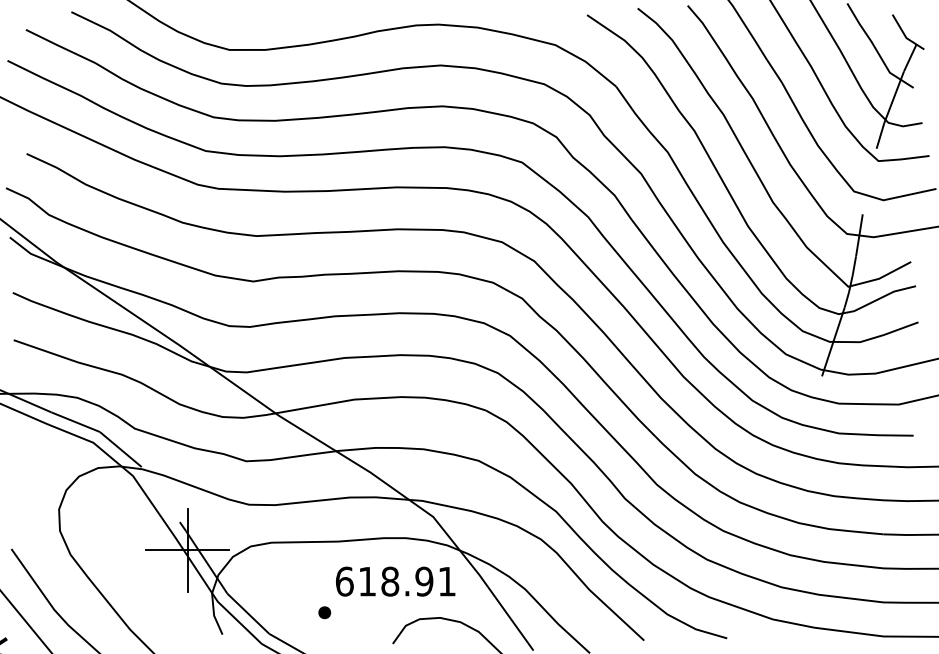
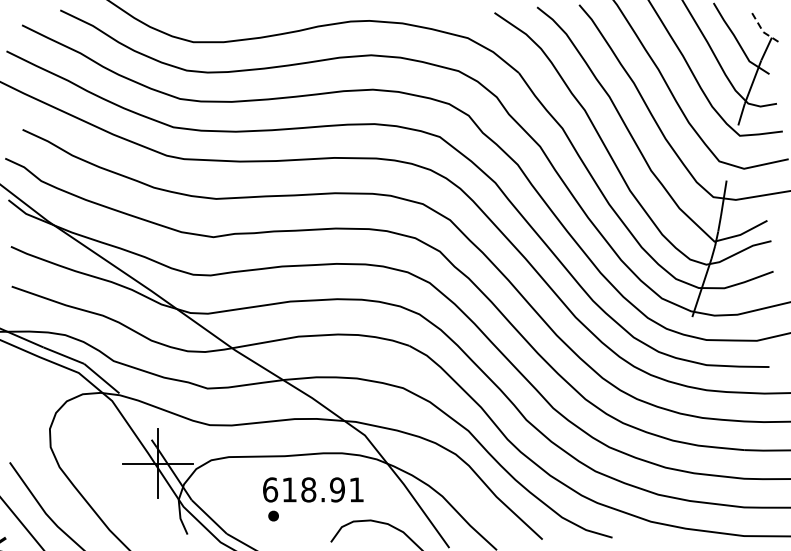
line: (905, 36) -> (762, 30), solid -> dashed
text: (395, 581) -> (313, 489), moved

